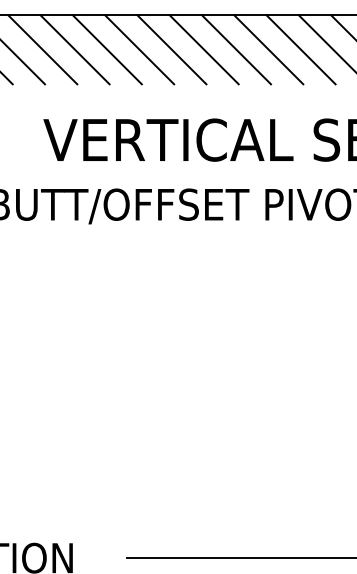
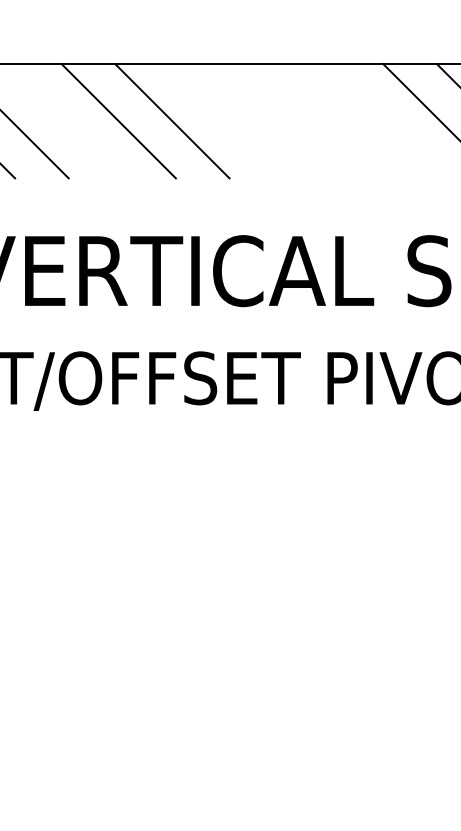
line: (107, 49) -> (65, 120), removed
line: (203, 49) -> (224, 120), removed
line: (236, 49) -> (279, 120), removed
line: (268, 49) -> (332, 120), removed
line: (300, 49) -> (385, 120), removed

